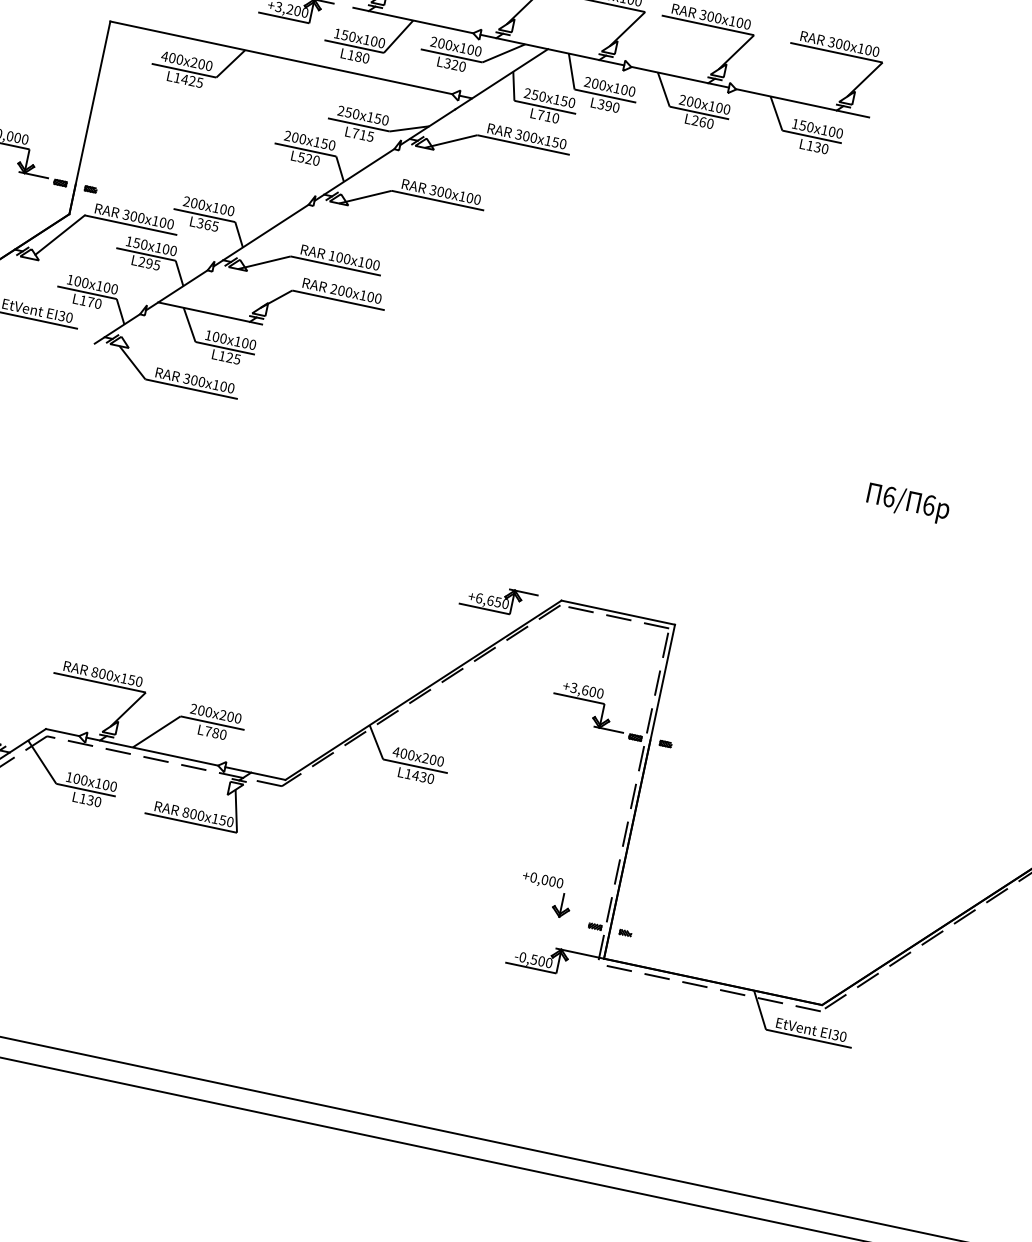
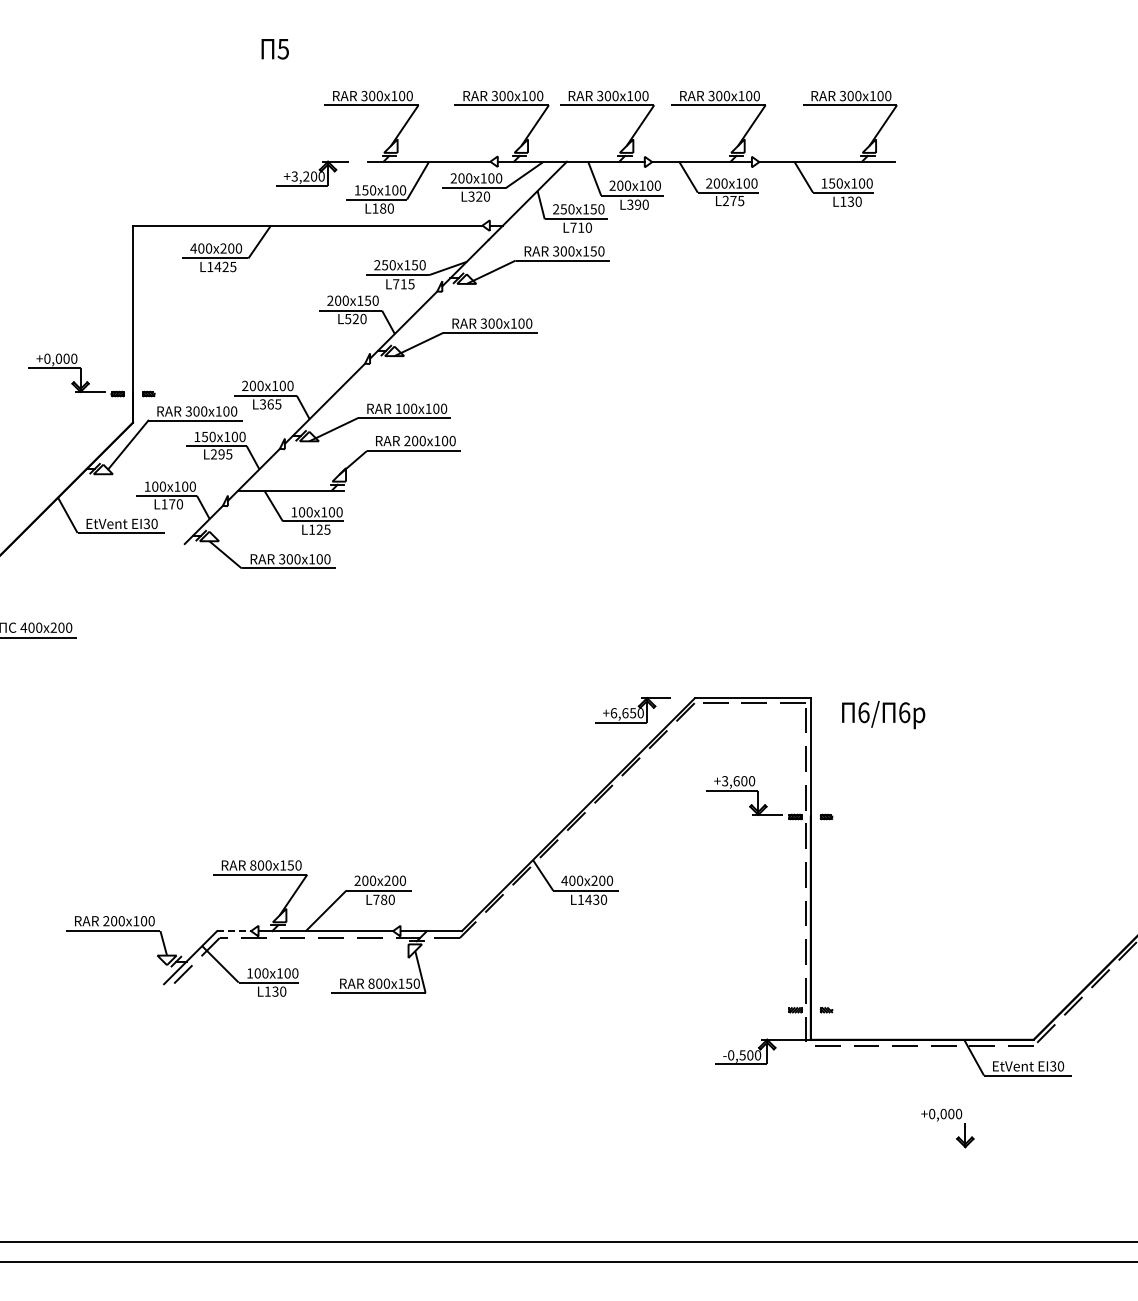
text: (706, 122) -> (737, 200), L260 -> L275
text: (908, 503) -> (883, 715), moved
line: (62, 733) -> (234, 931), solid -> dashed
part: (544, 885) -> (944, 1119), moved

